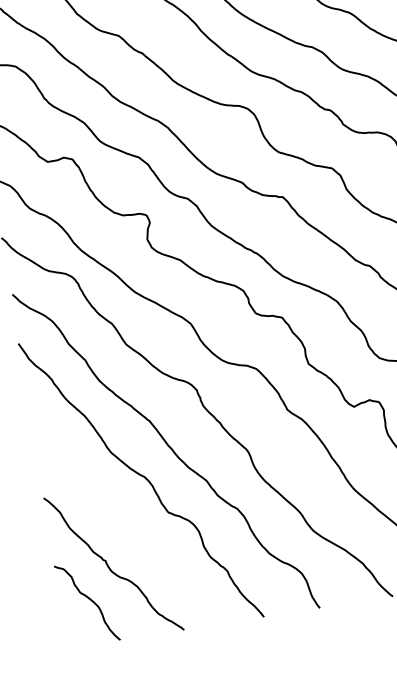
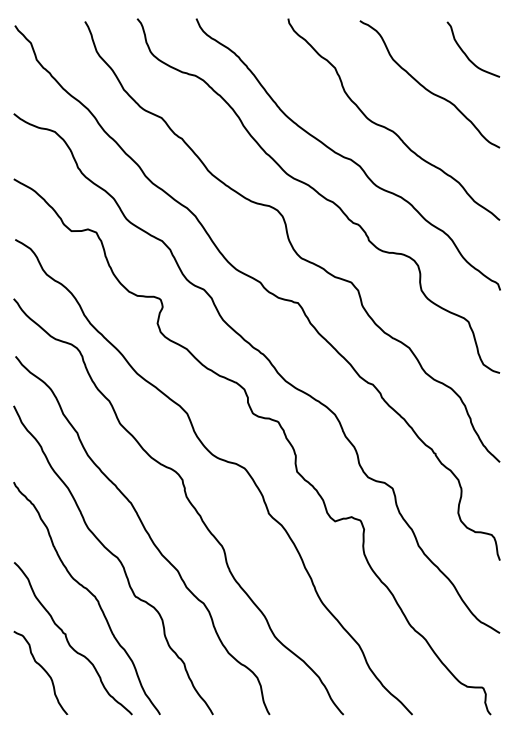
curve: (123, 516) -> (90, 593), added

